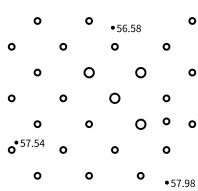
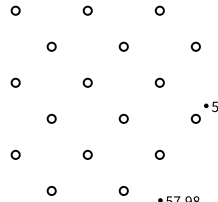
circle: (88, 72) -> (50, 46), size x0.62
circle: (140, 72) -> (123, 46), size x0.62
circle: (114, 98) -> (87, 82), size x0.62
circle: (166, 121) -> (159, 115), removed
circle: (140, 123) -> (123, 117), size x0.62

